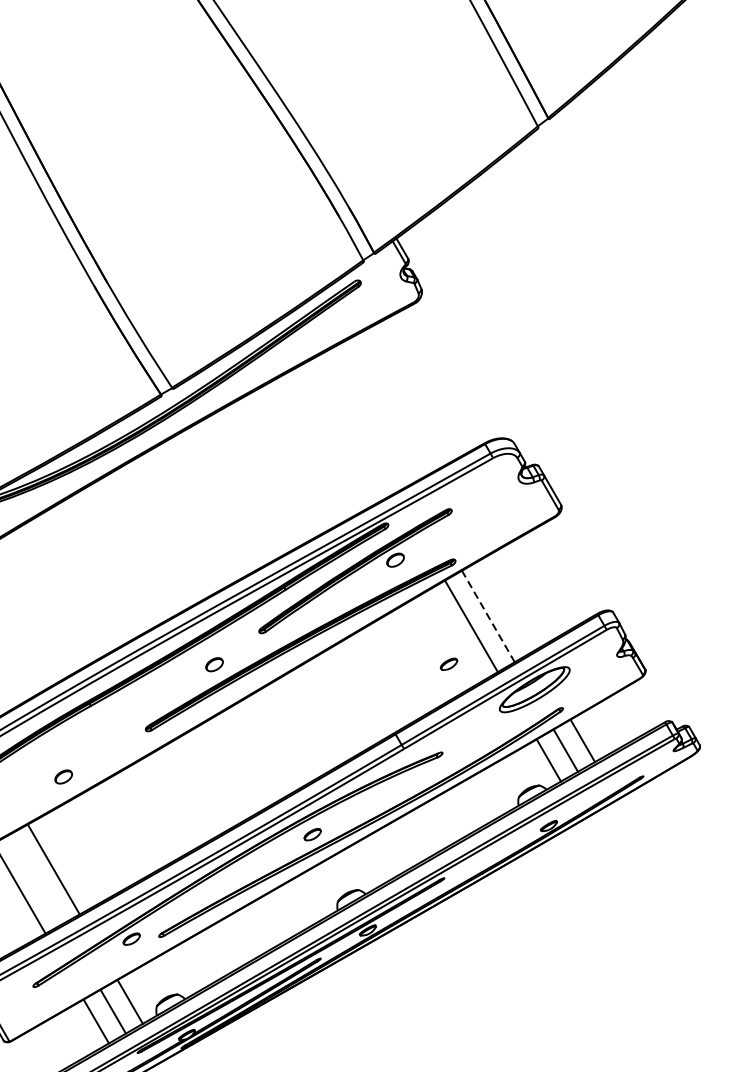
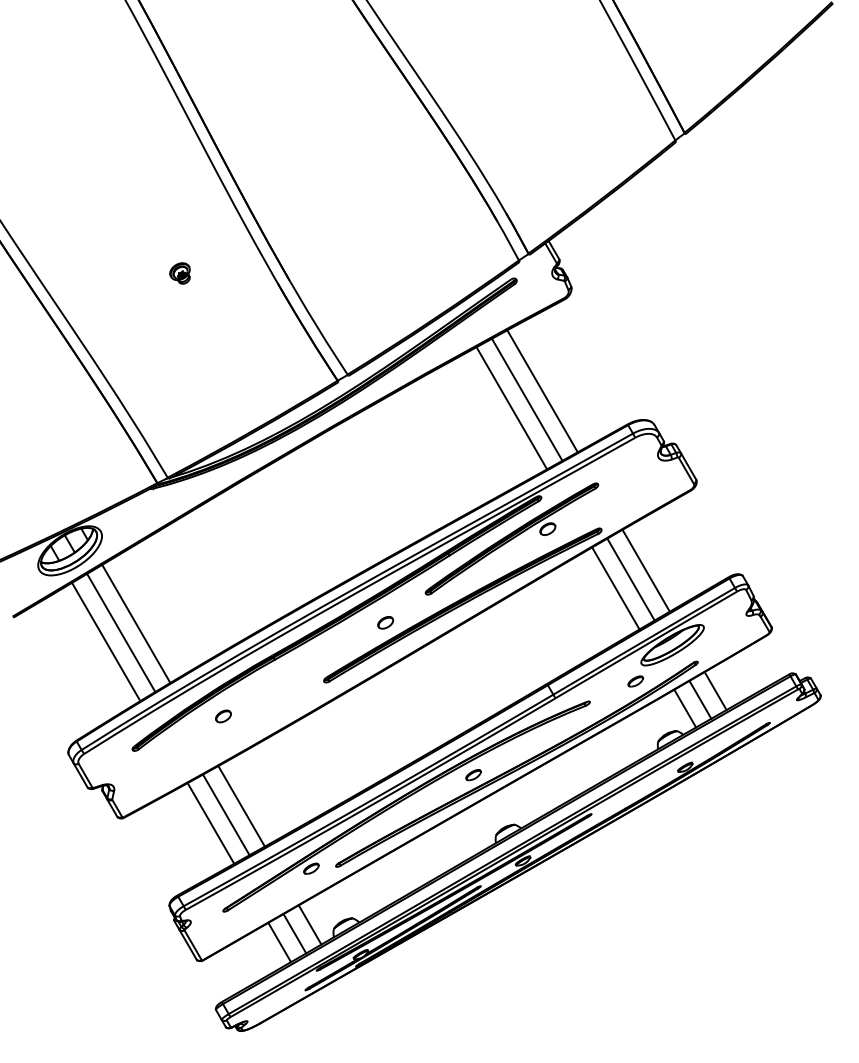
line: (389, 406) -> (542, 391), added
line: (371, 415) -> (526, 399), added
line: (354, 425) -> (511, 408), added
line: (504, 606) -> (645, 570), added
line: (487, 616) -> (630, 579), dashed -> solid
part: (448, 664) -> (635, 681), moved
part: (63, 777) -> (223, 716), moved
line: (36, 878) -> (226, 814), added

